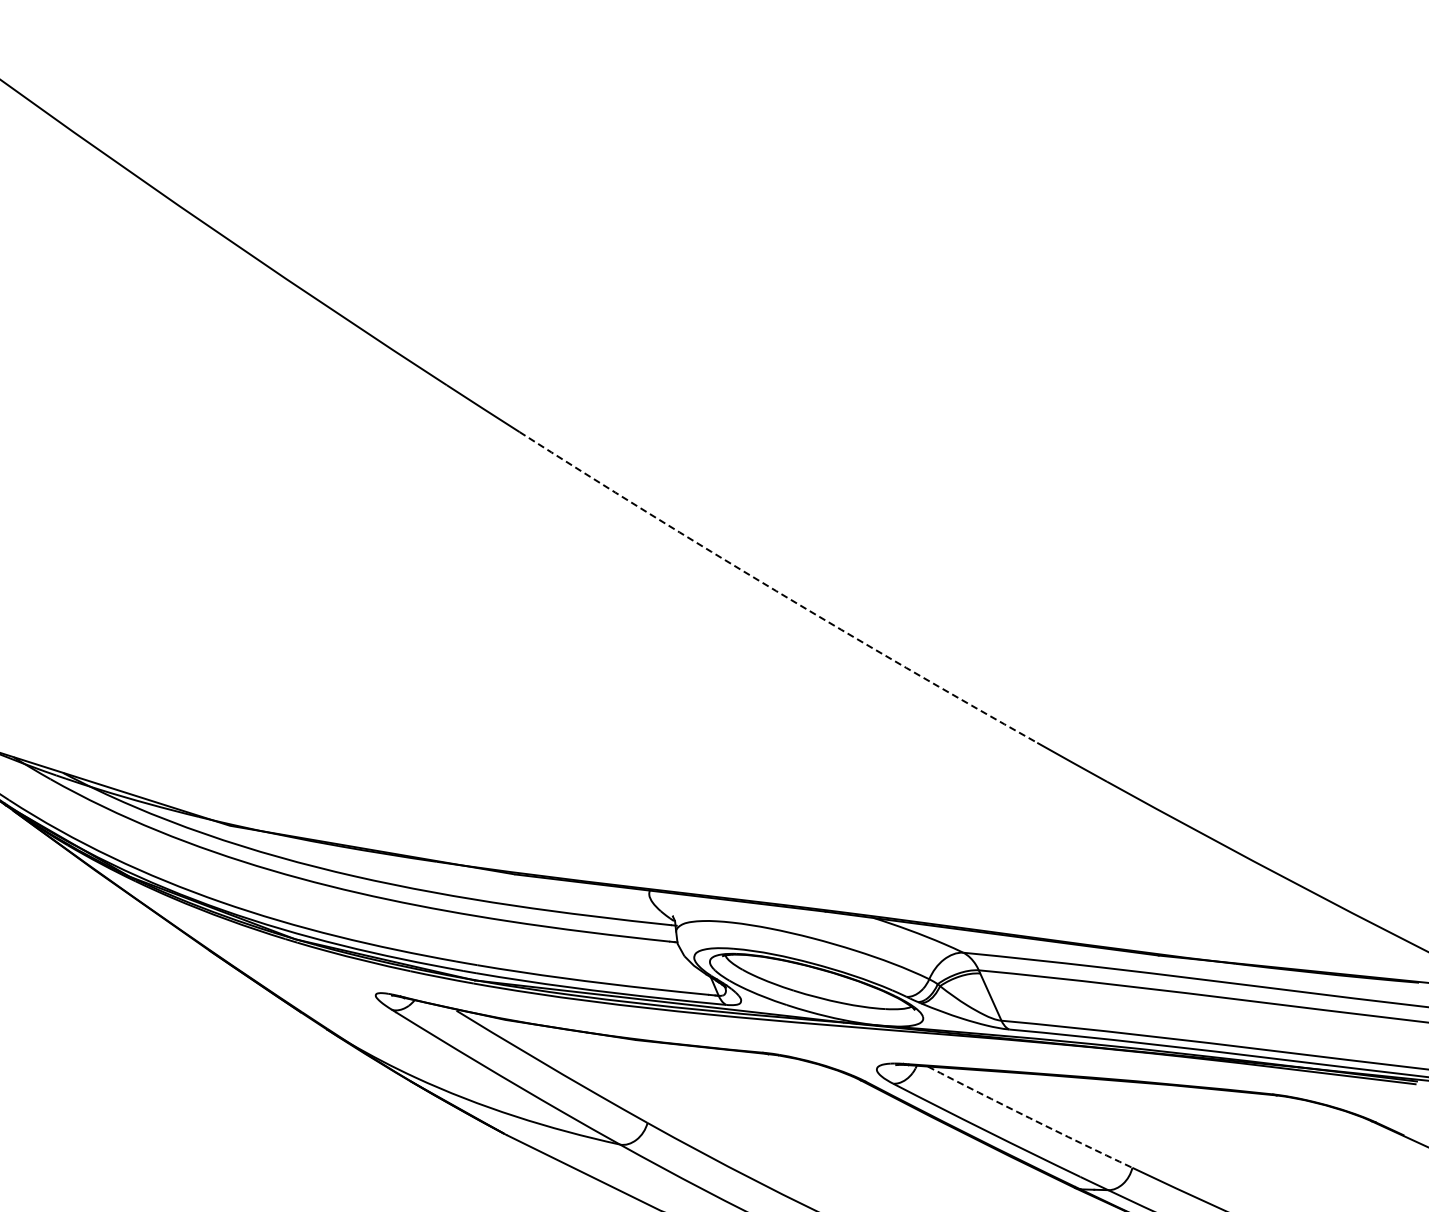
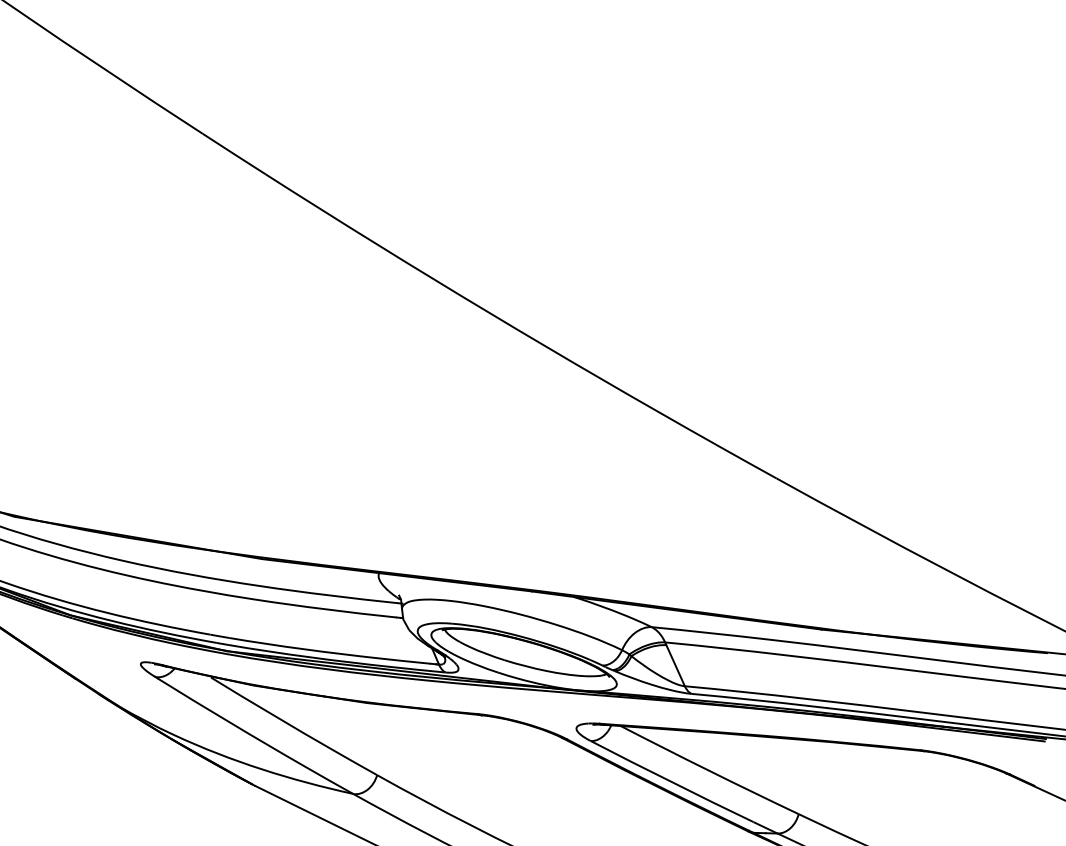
arc: (776, 591) -> (489, 313), dashed -> solid
arc: (1029, 1118) -> (709, 771), dashed -> solid

